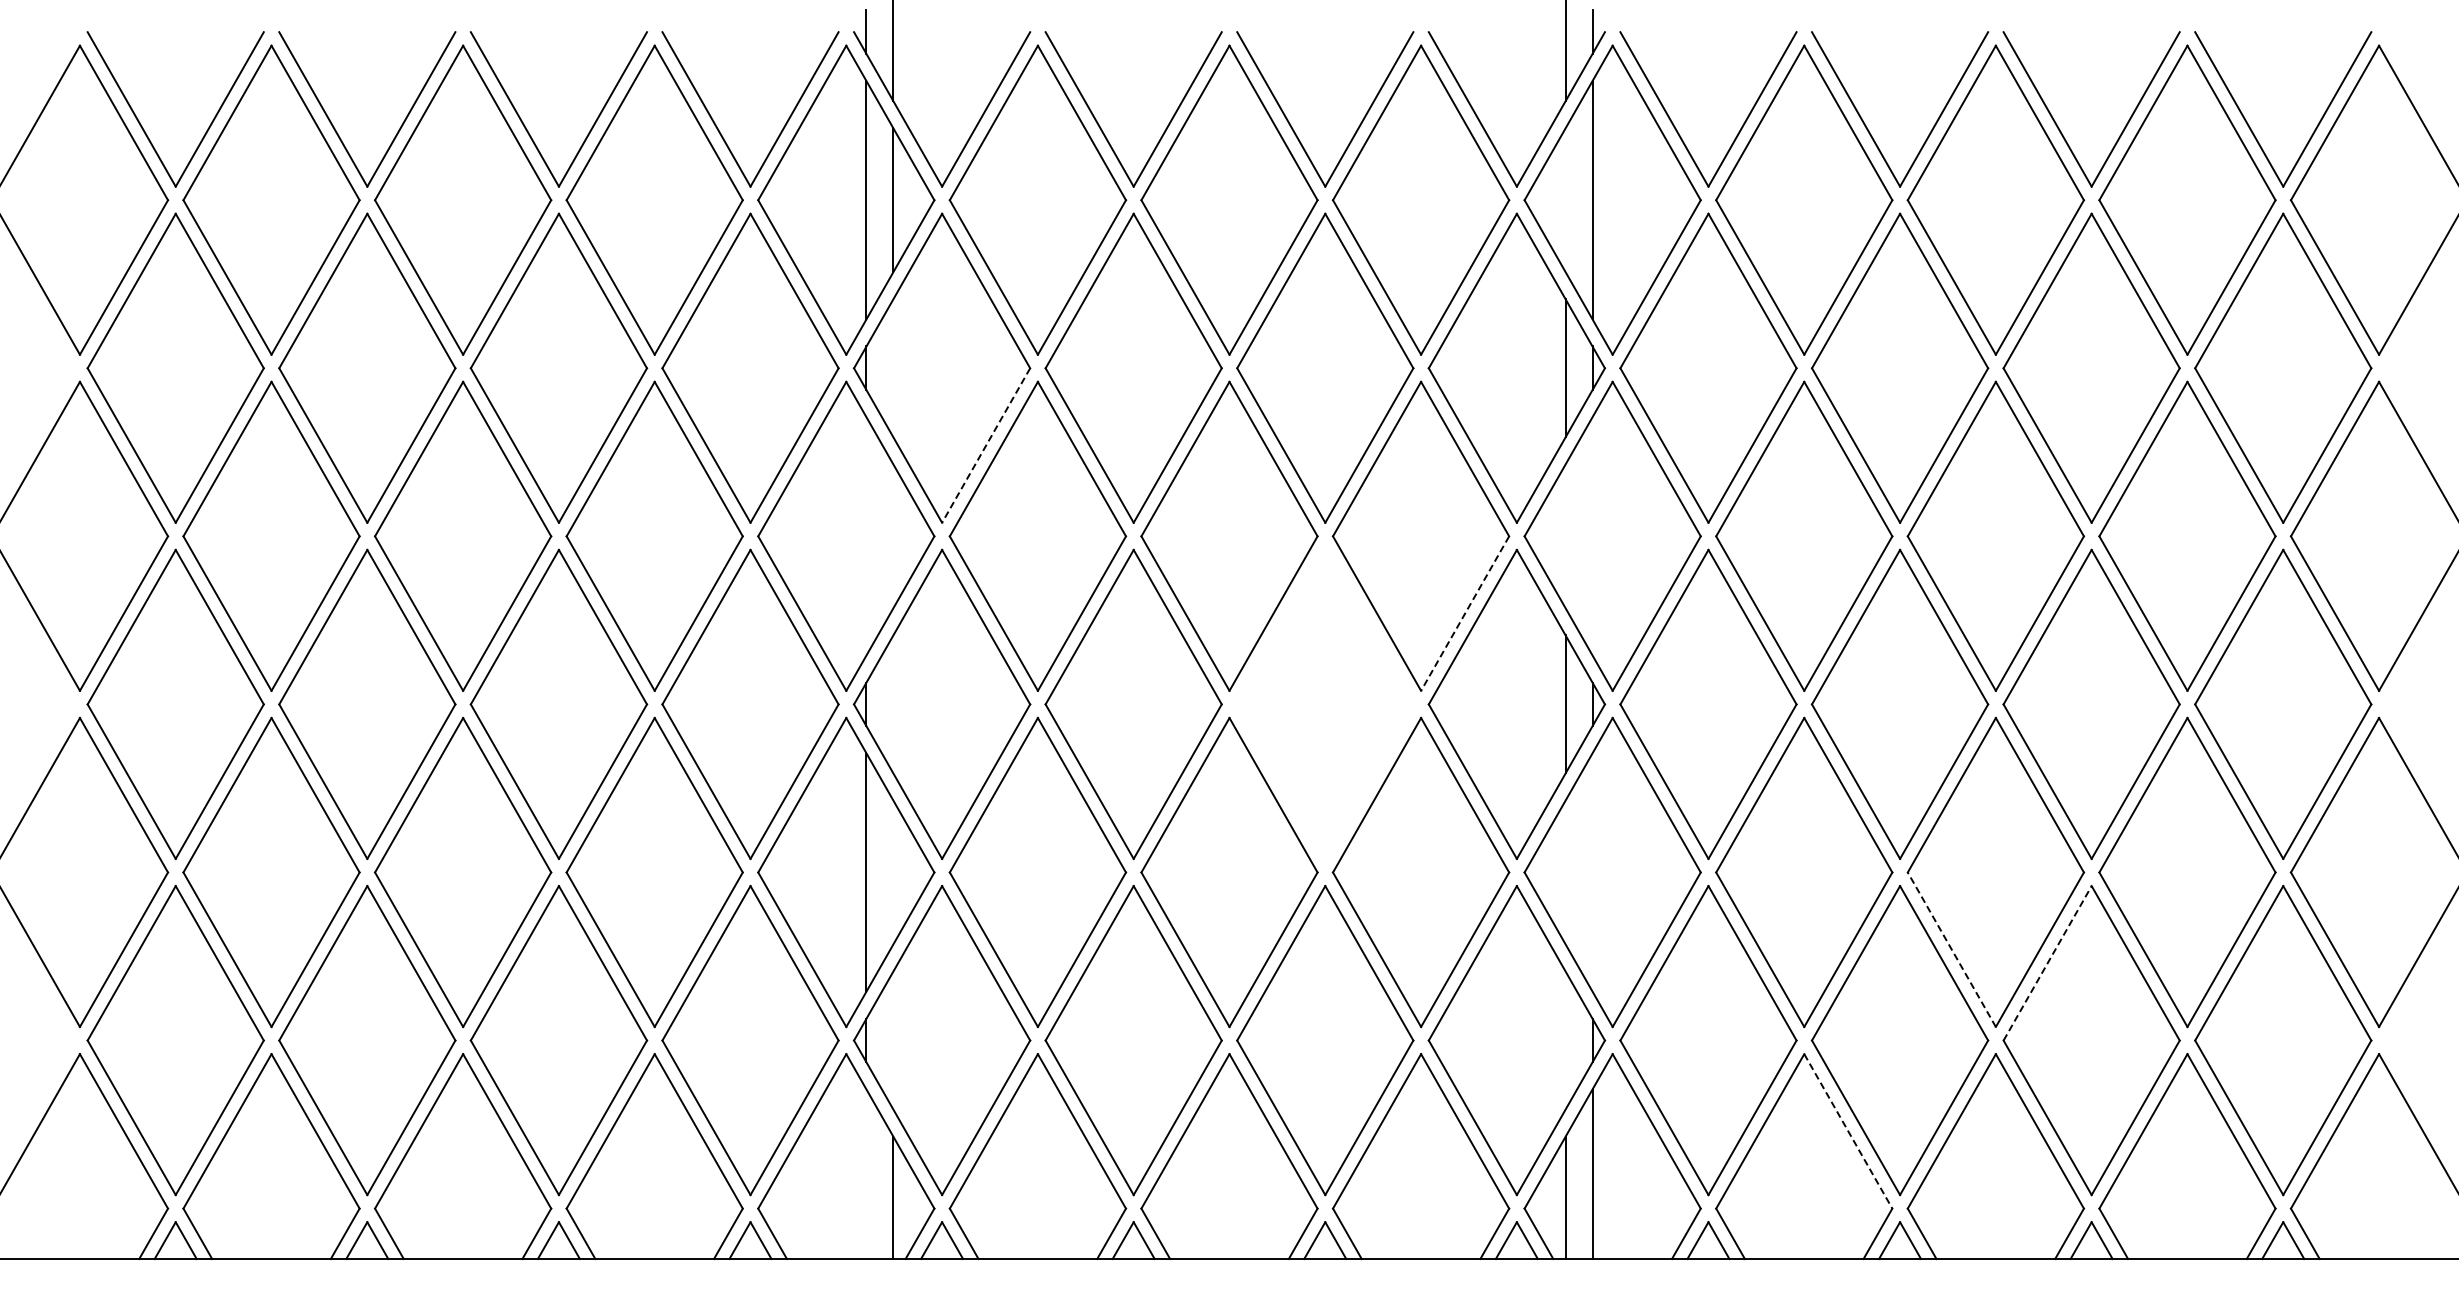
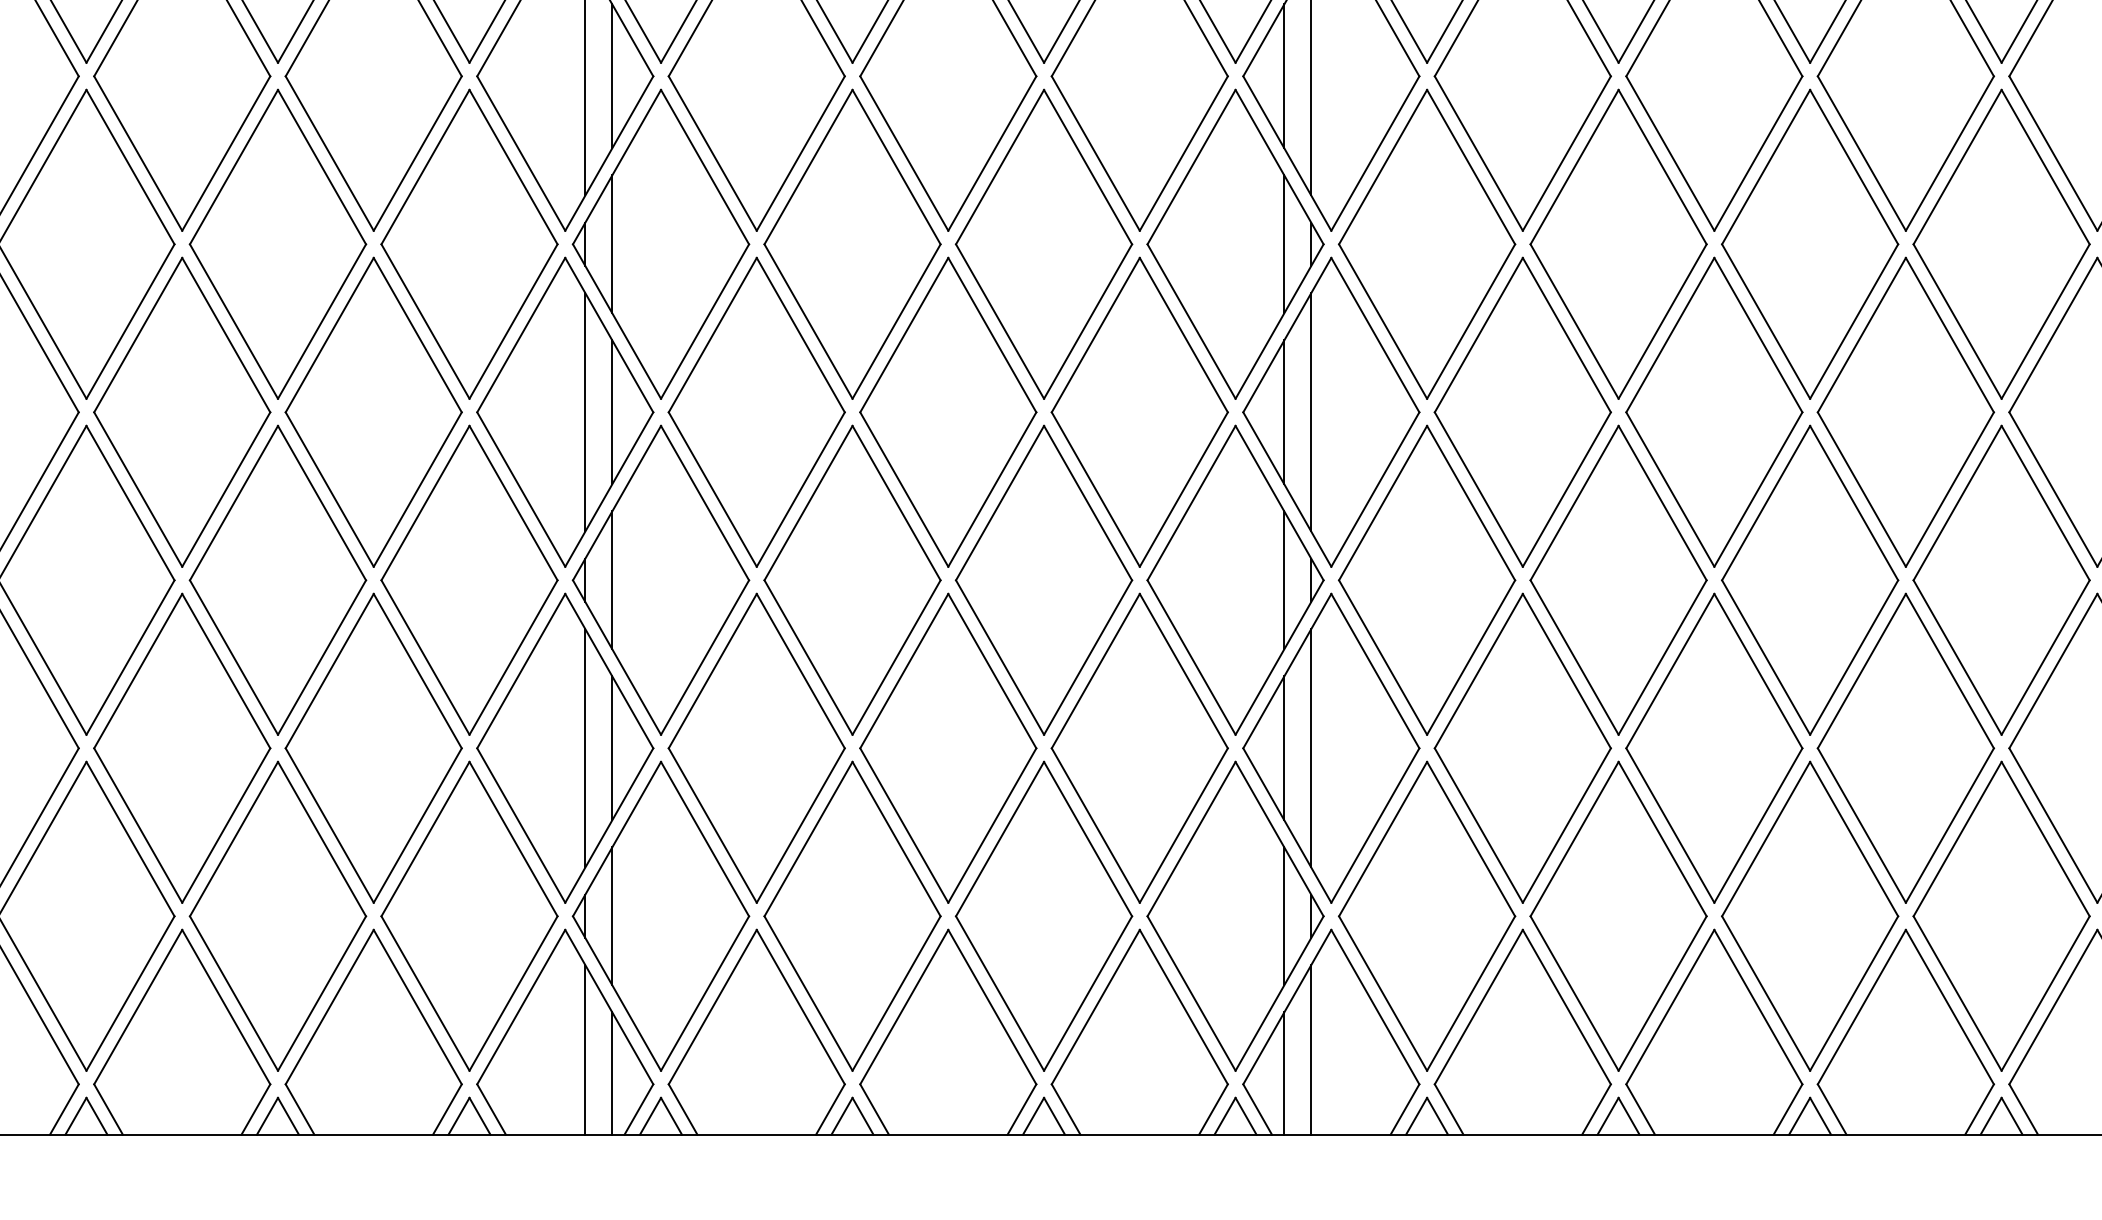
line: (1565, 200) -> (1284, 76), added
line: (893, 368) -> (612, 244), added
line: (986, 445) -> (705, 321), dashed -> solid
line: (866, 536) -> (585, 412), added
line: (893, 536) -> (612, 412), added
line: (1565, 536) -> (1284, 412), added
line: (1592, 536) -> (1311, 412), added
line: (1465, 613) -> (1184, 489), dashed -> solid
part: (1325, 703) -> (1044, 579), added
line: (893, 704) -> (612, 580), added
line: (893, 872) -> (612, 748), added
line: (1565, 872) -> (1284, 748), added
line: (1592, 872) -> (1311, 748), added
line: (1951, 949) -> (1670, 825), dashed -> solid
line: (2047, 963) -> (1765, 839), dashed -> solid
line: (893, 1040) -> (612, 916), added
line: (1565, 1040) -> (1284, 916), added
line: (1848, 1131) -> (1567, 1007), dashed -> solid
line: (866, 1173) -> (585, 1049), added

